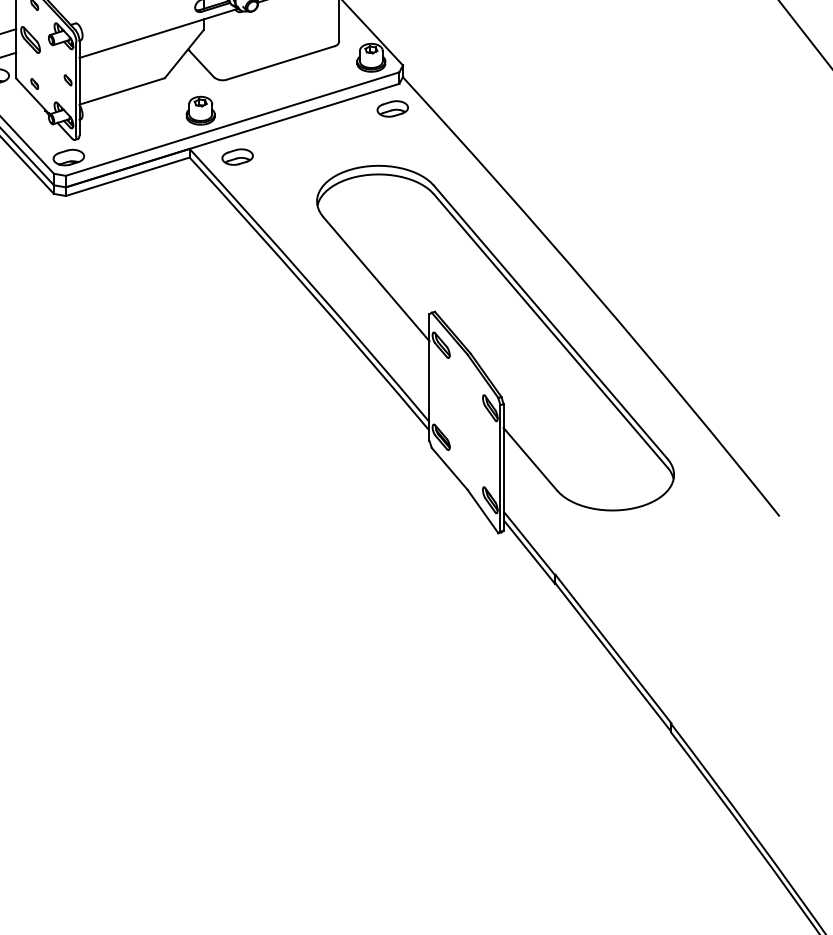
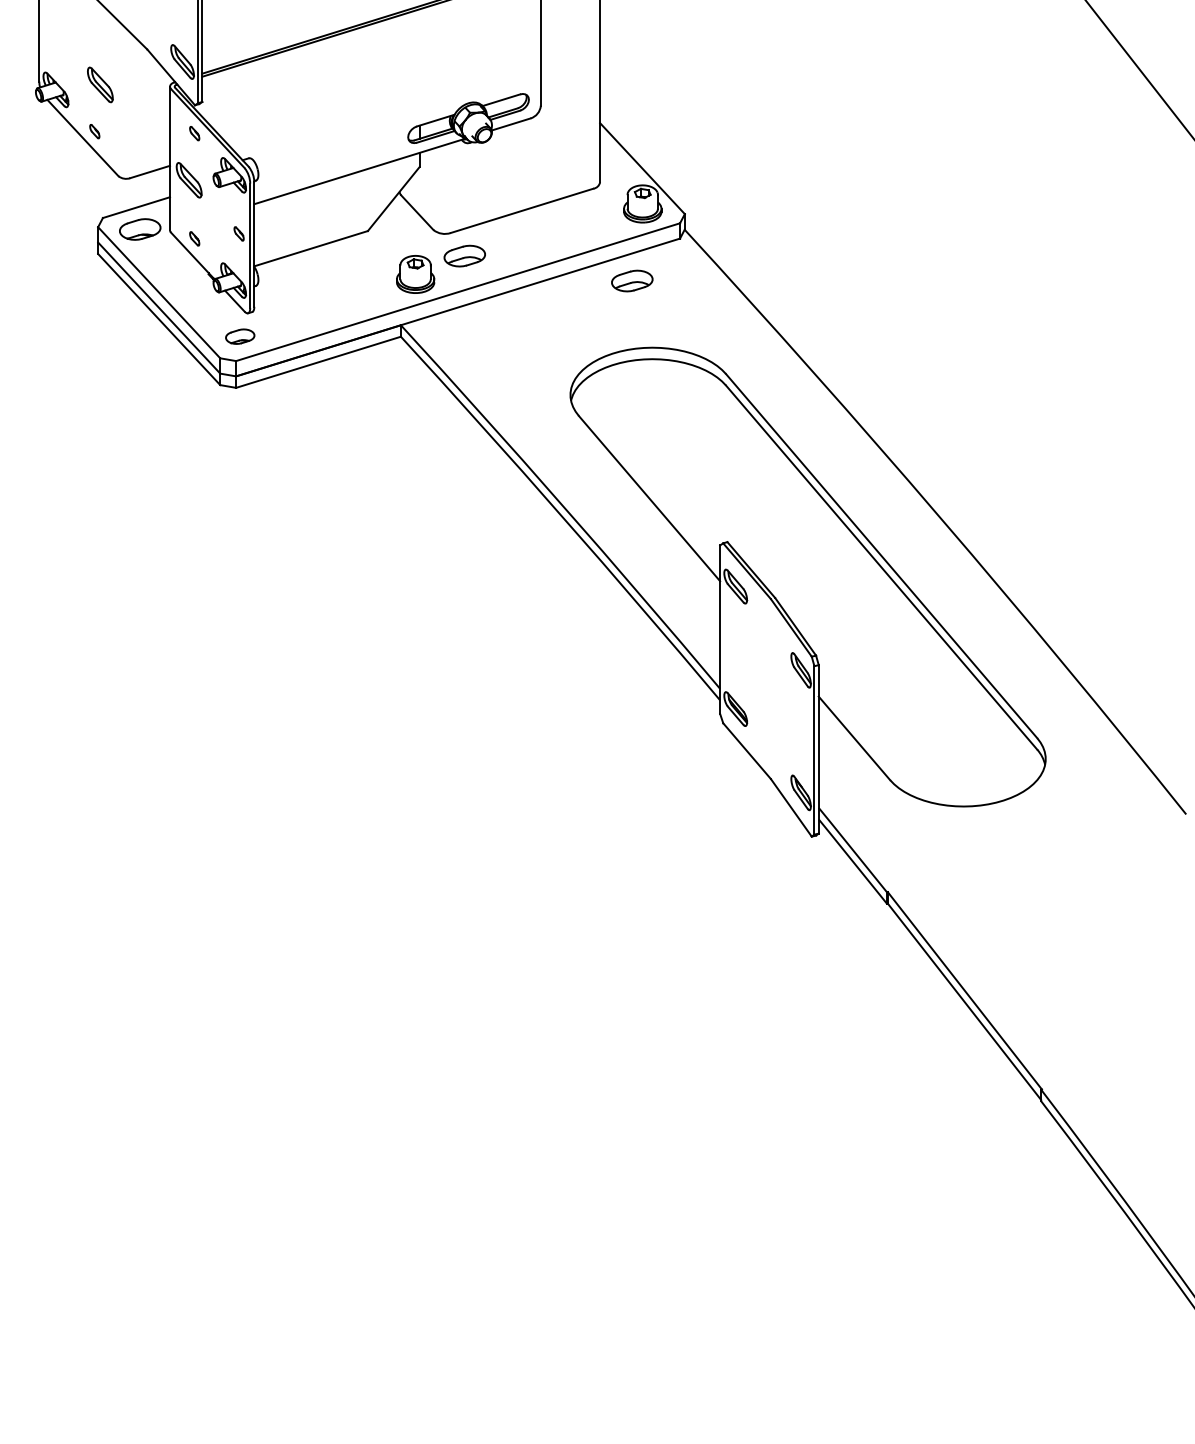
part: (392, 108) -> (632, 280), moved
part: (237, 156) -> (464, 255), moved
part: (69, 157) -> (240, 336), size x0.7

